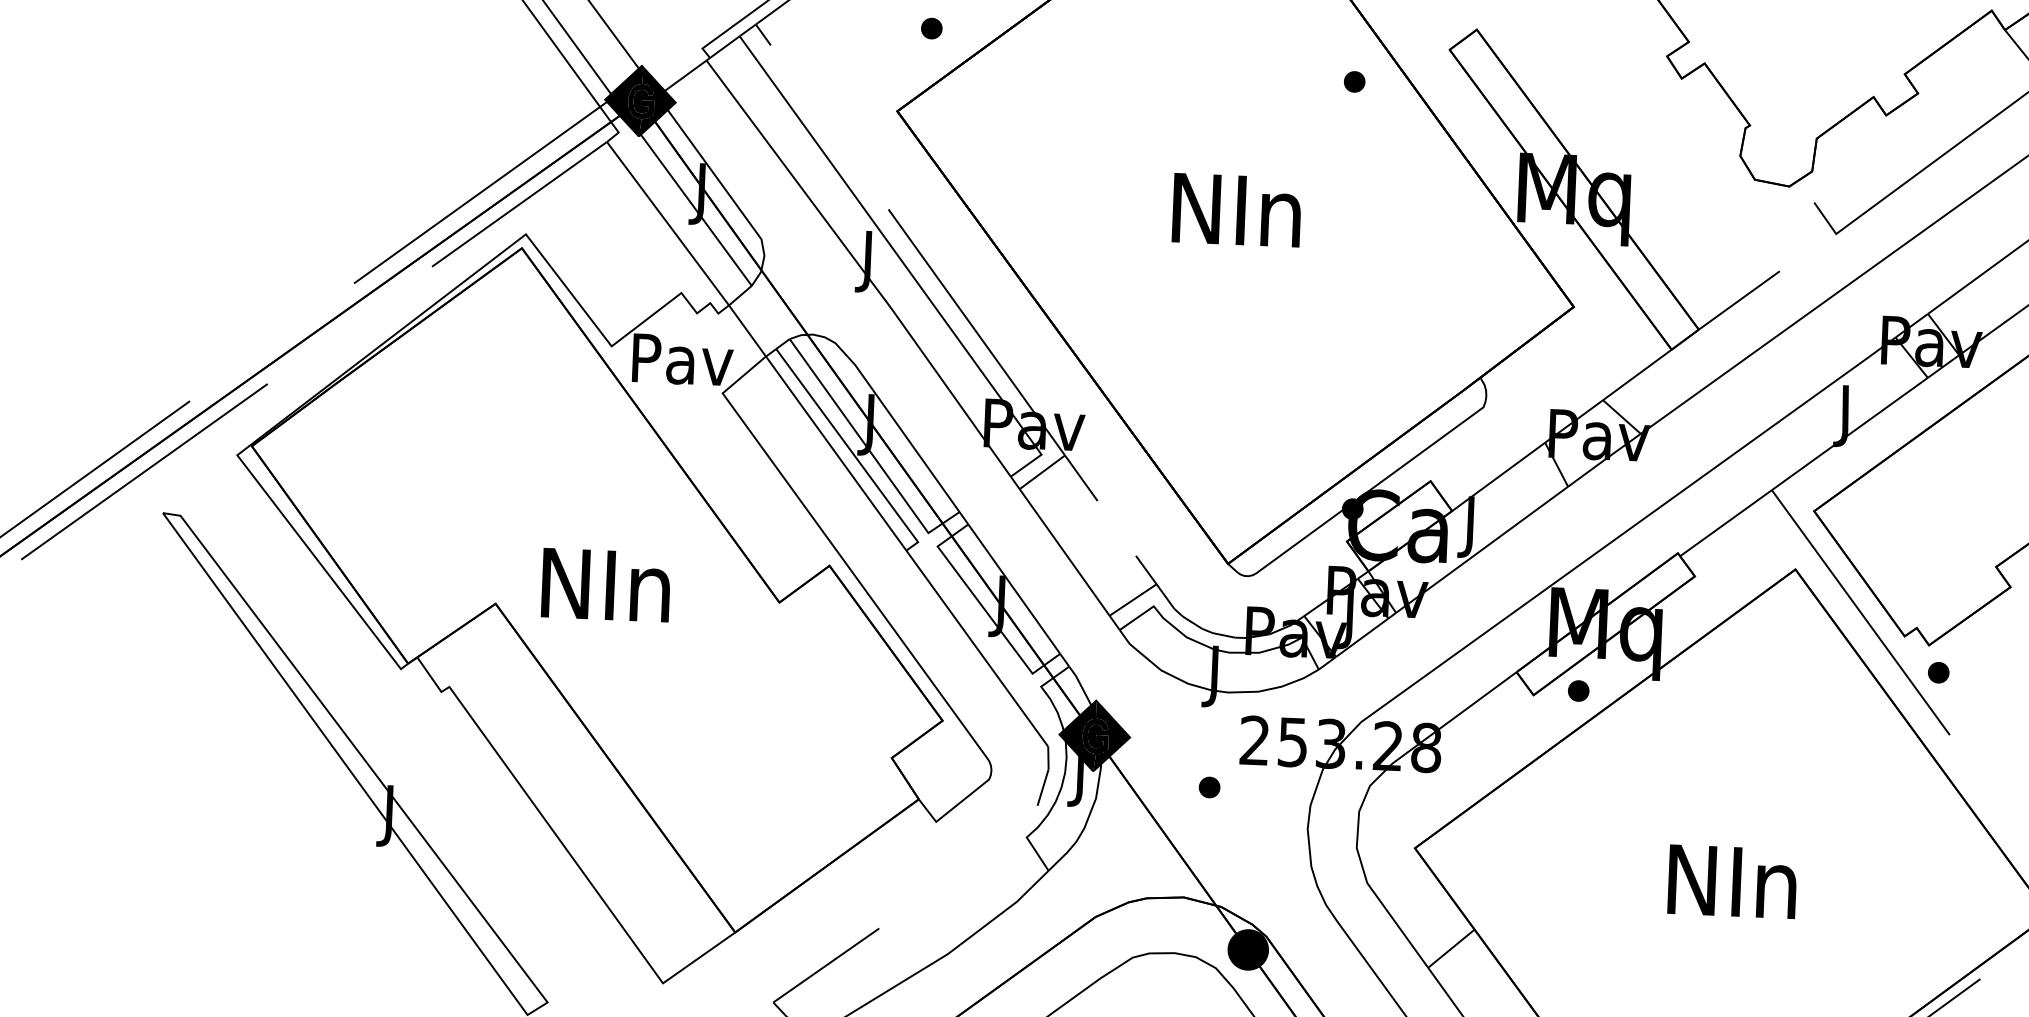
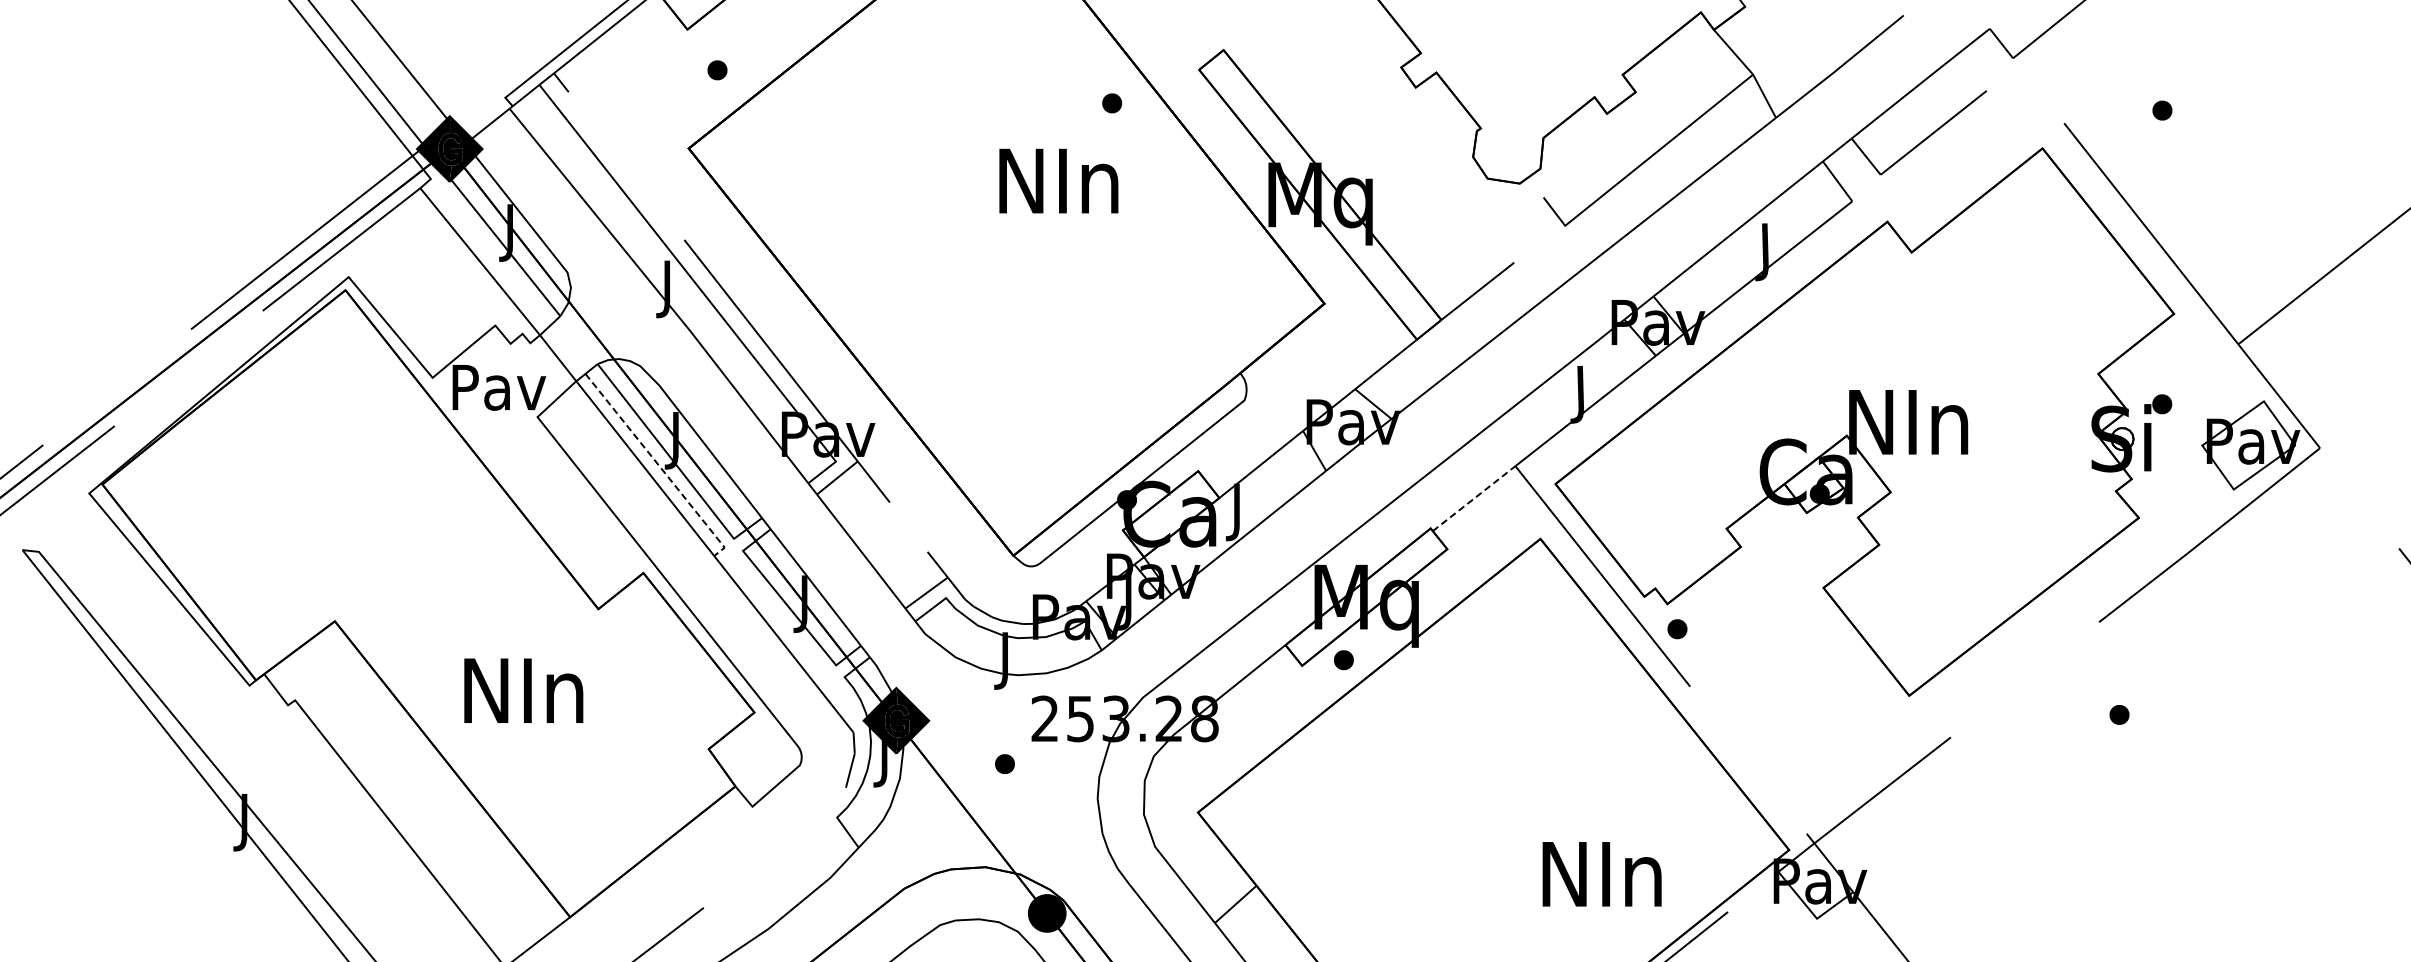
text: (1236, 209) -> (1058, 180), moved
line: (851, 451) -> (659, 466), solid -> dashed
line: (1726, 523) -> (1474, 498), solid -> dashed
text: (605, 584) -> (523, 690), moved
text: (1731, 881) -> (1601, 874), moved

